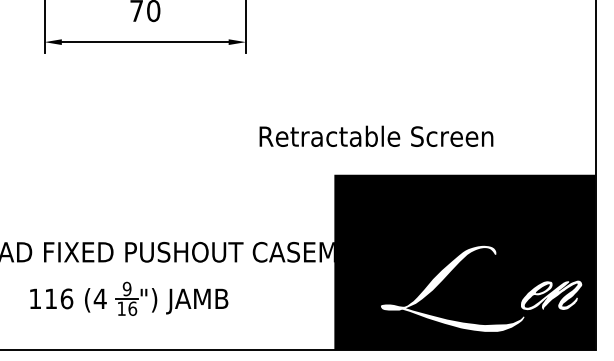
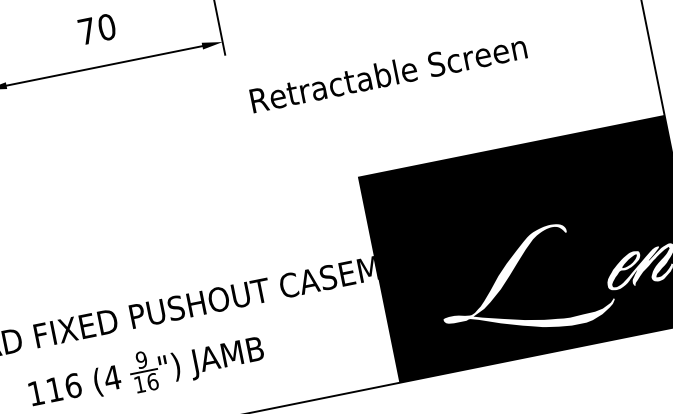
text: (376, 135) -> (388, 72), moved

